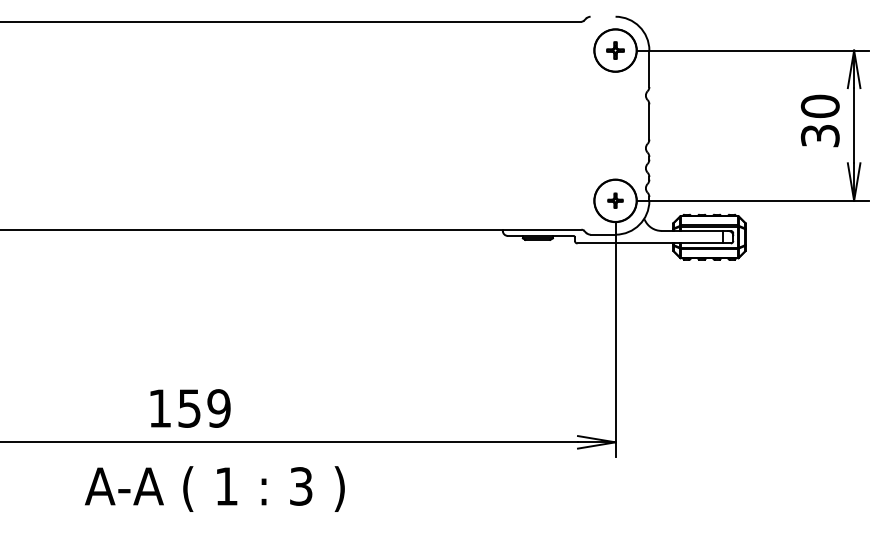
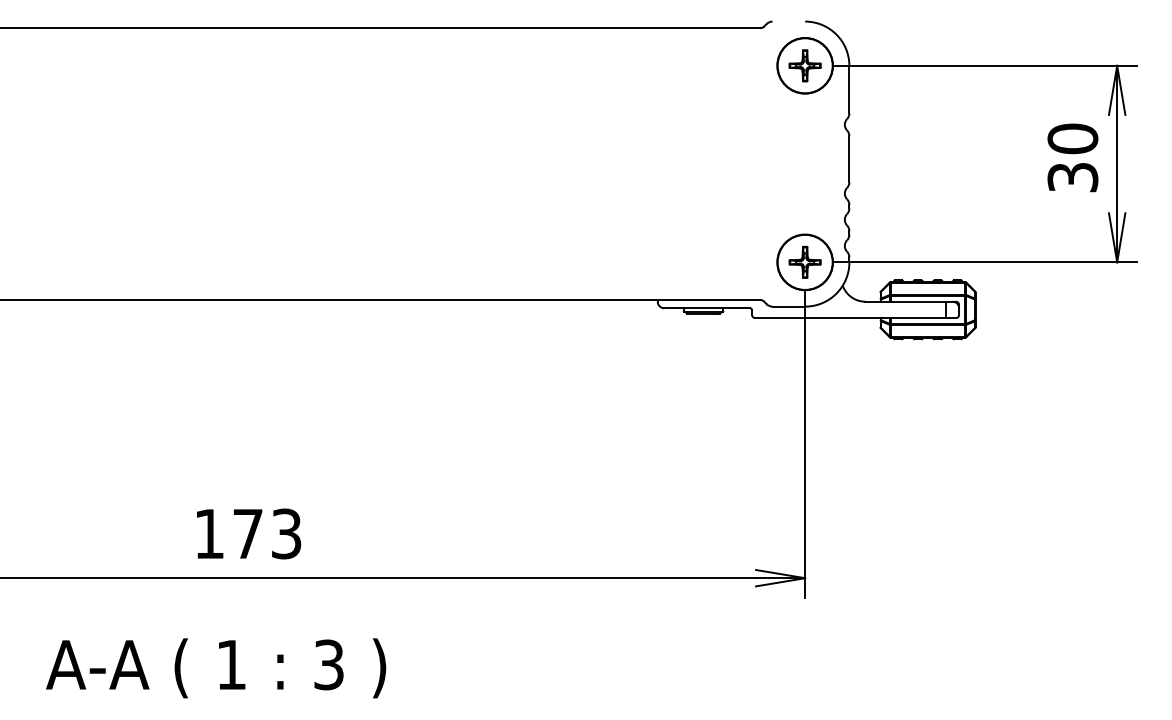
part: (615, 50) -> (804, 65), size x1.43
part: (615, 200) -> (804, 261), size x1.67
text: (204, 408) -> (267, 533), 159 -> 173
text: (215, 489) -> (216, 668), moved

